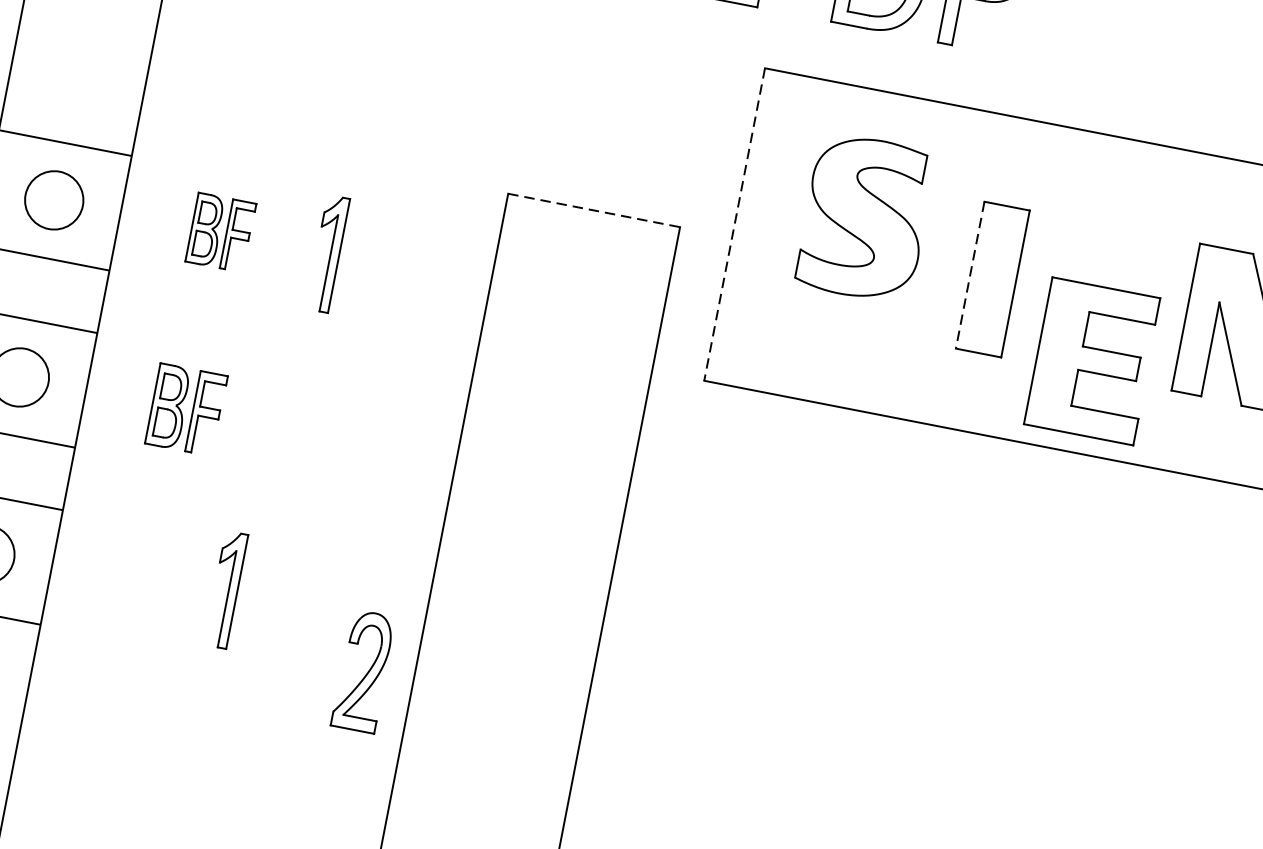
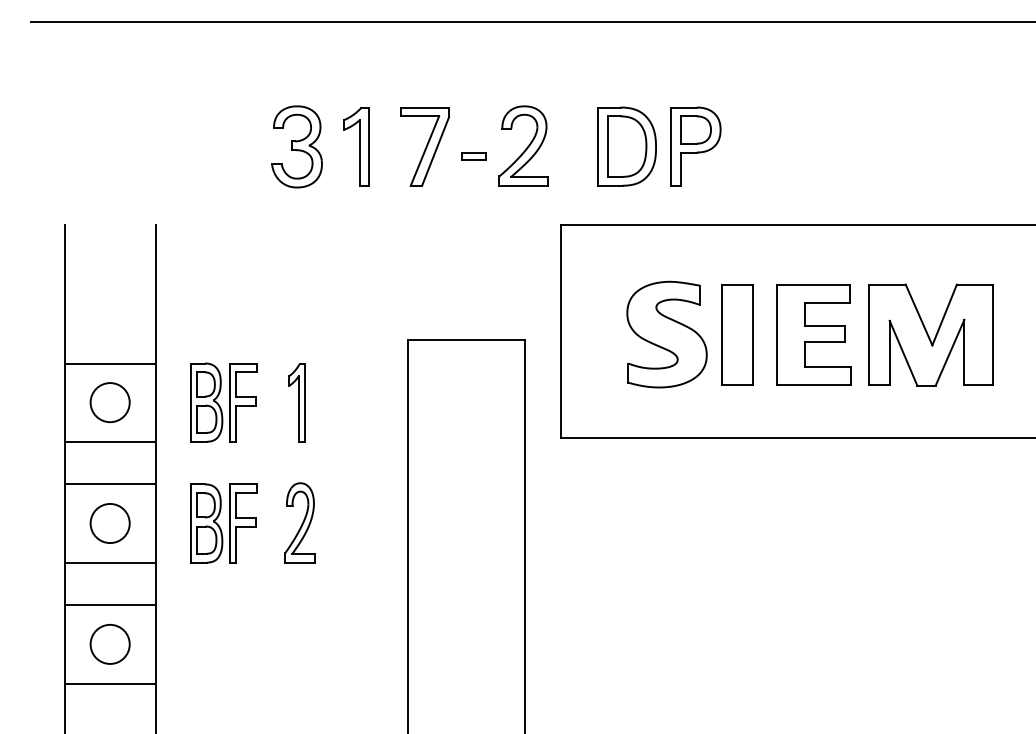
line: (593, 210) -> (466, 340), dashed -> solid
part: (864, 217) -> (666, 334), moved
line: (734, 224) -> (560, 331), dashed -> solid
part: (220, 232) -> (223, 402), size x1.67
line: (970, 276) -> (722, 335), dashed -> solid
part: (1092, 360) -> (813, 334), moved
part: (185, 409) -> (223, 523), size x1.43
part: (225, 589) -> (272, 636), removed
part: (363, 670) -> (299, 522), moved

